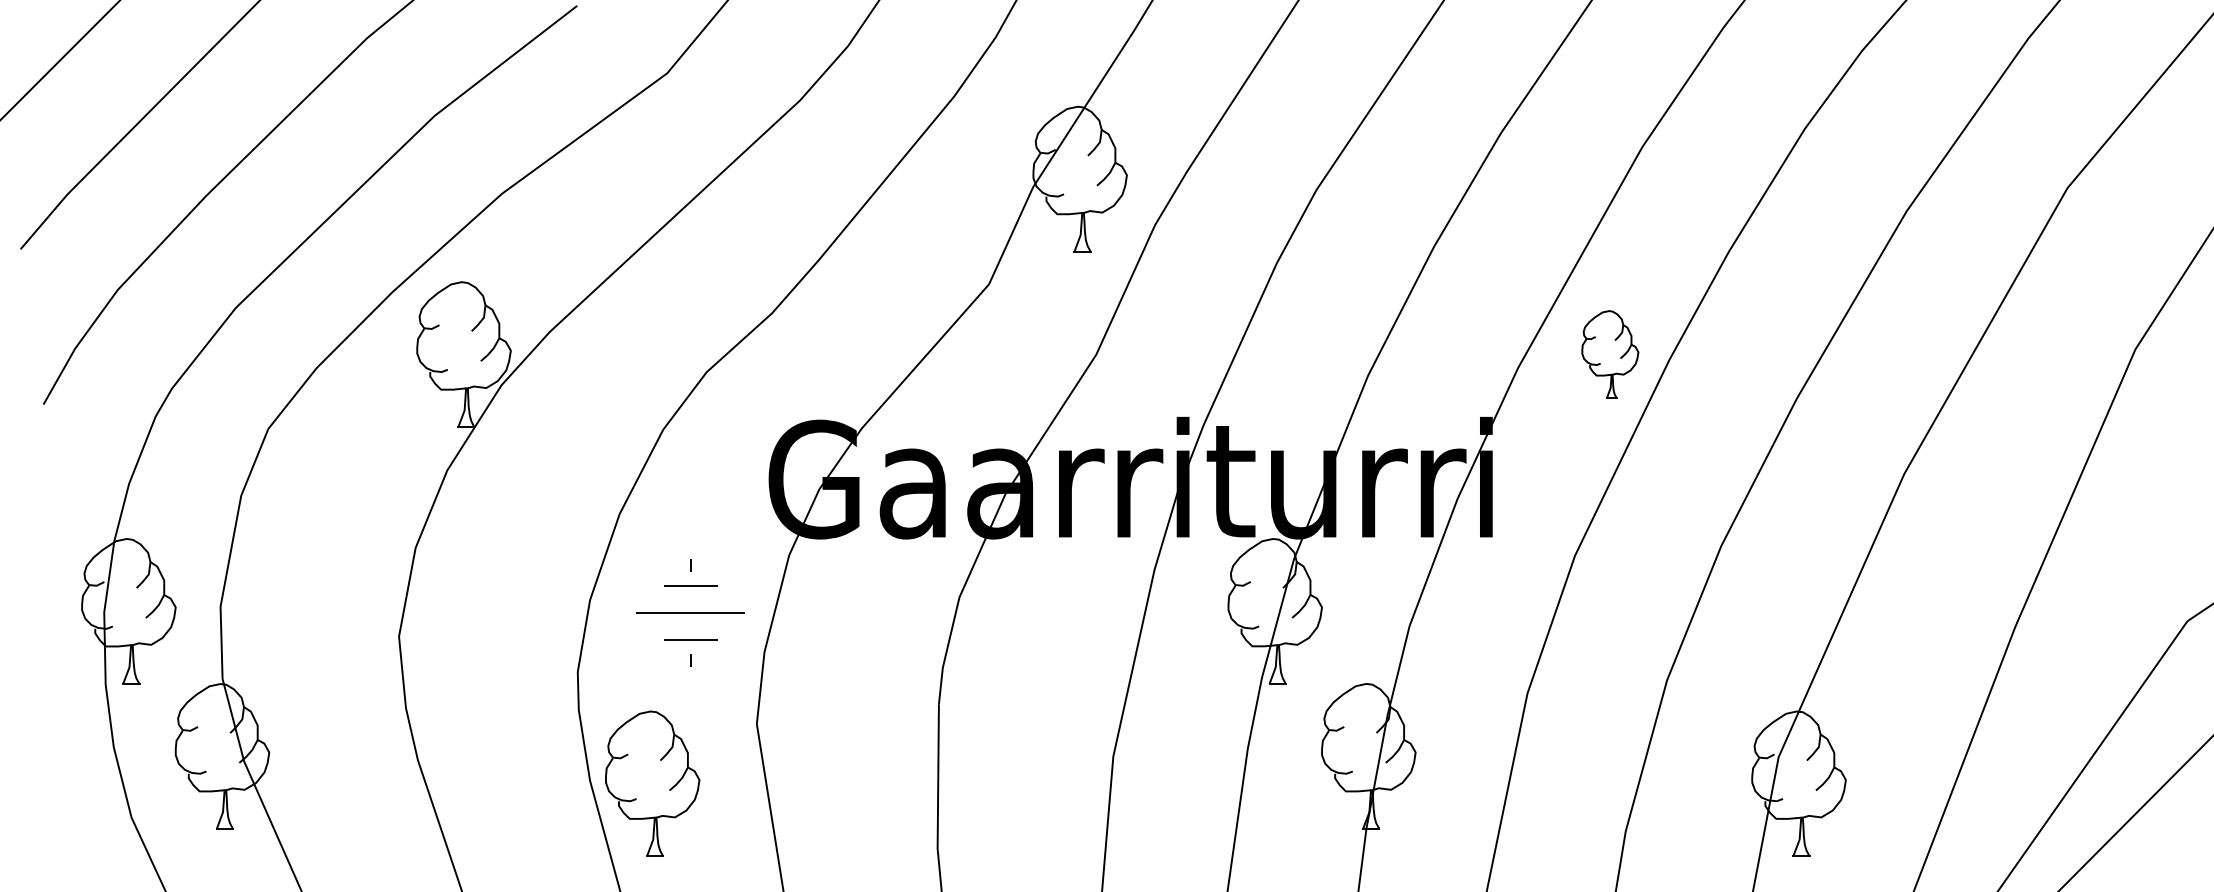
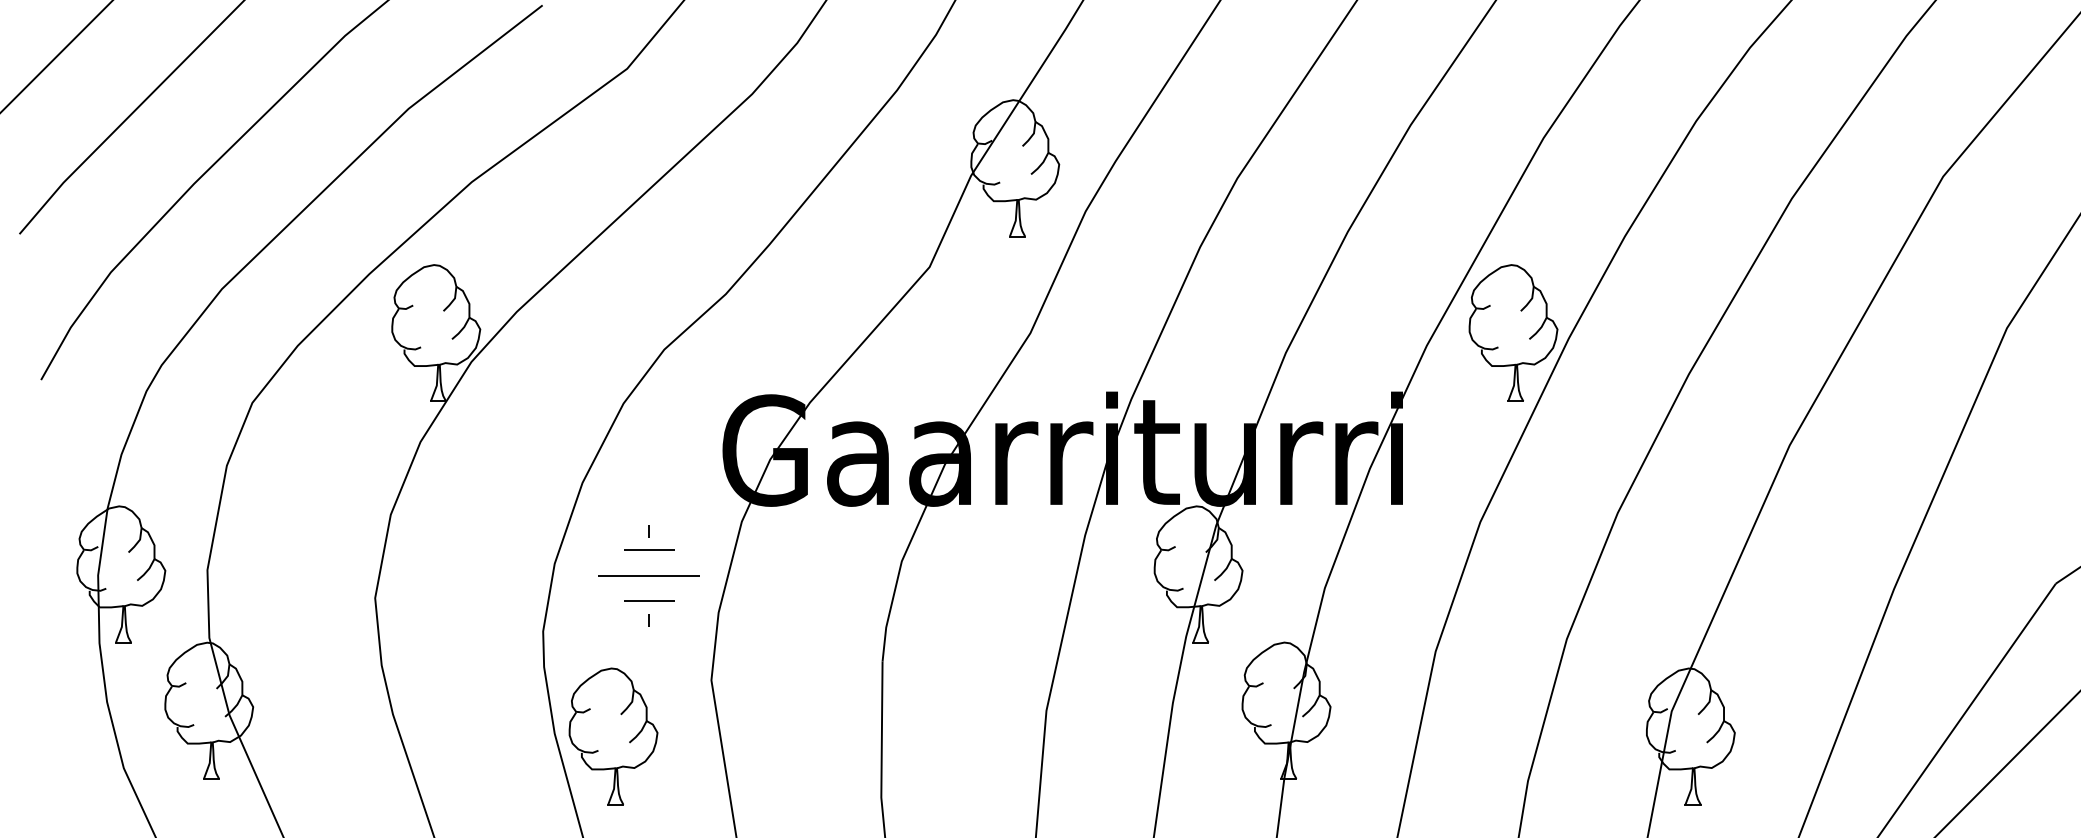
part: (1610, 353) -> (1513, 332), size x1.67

